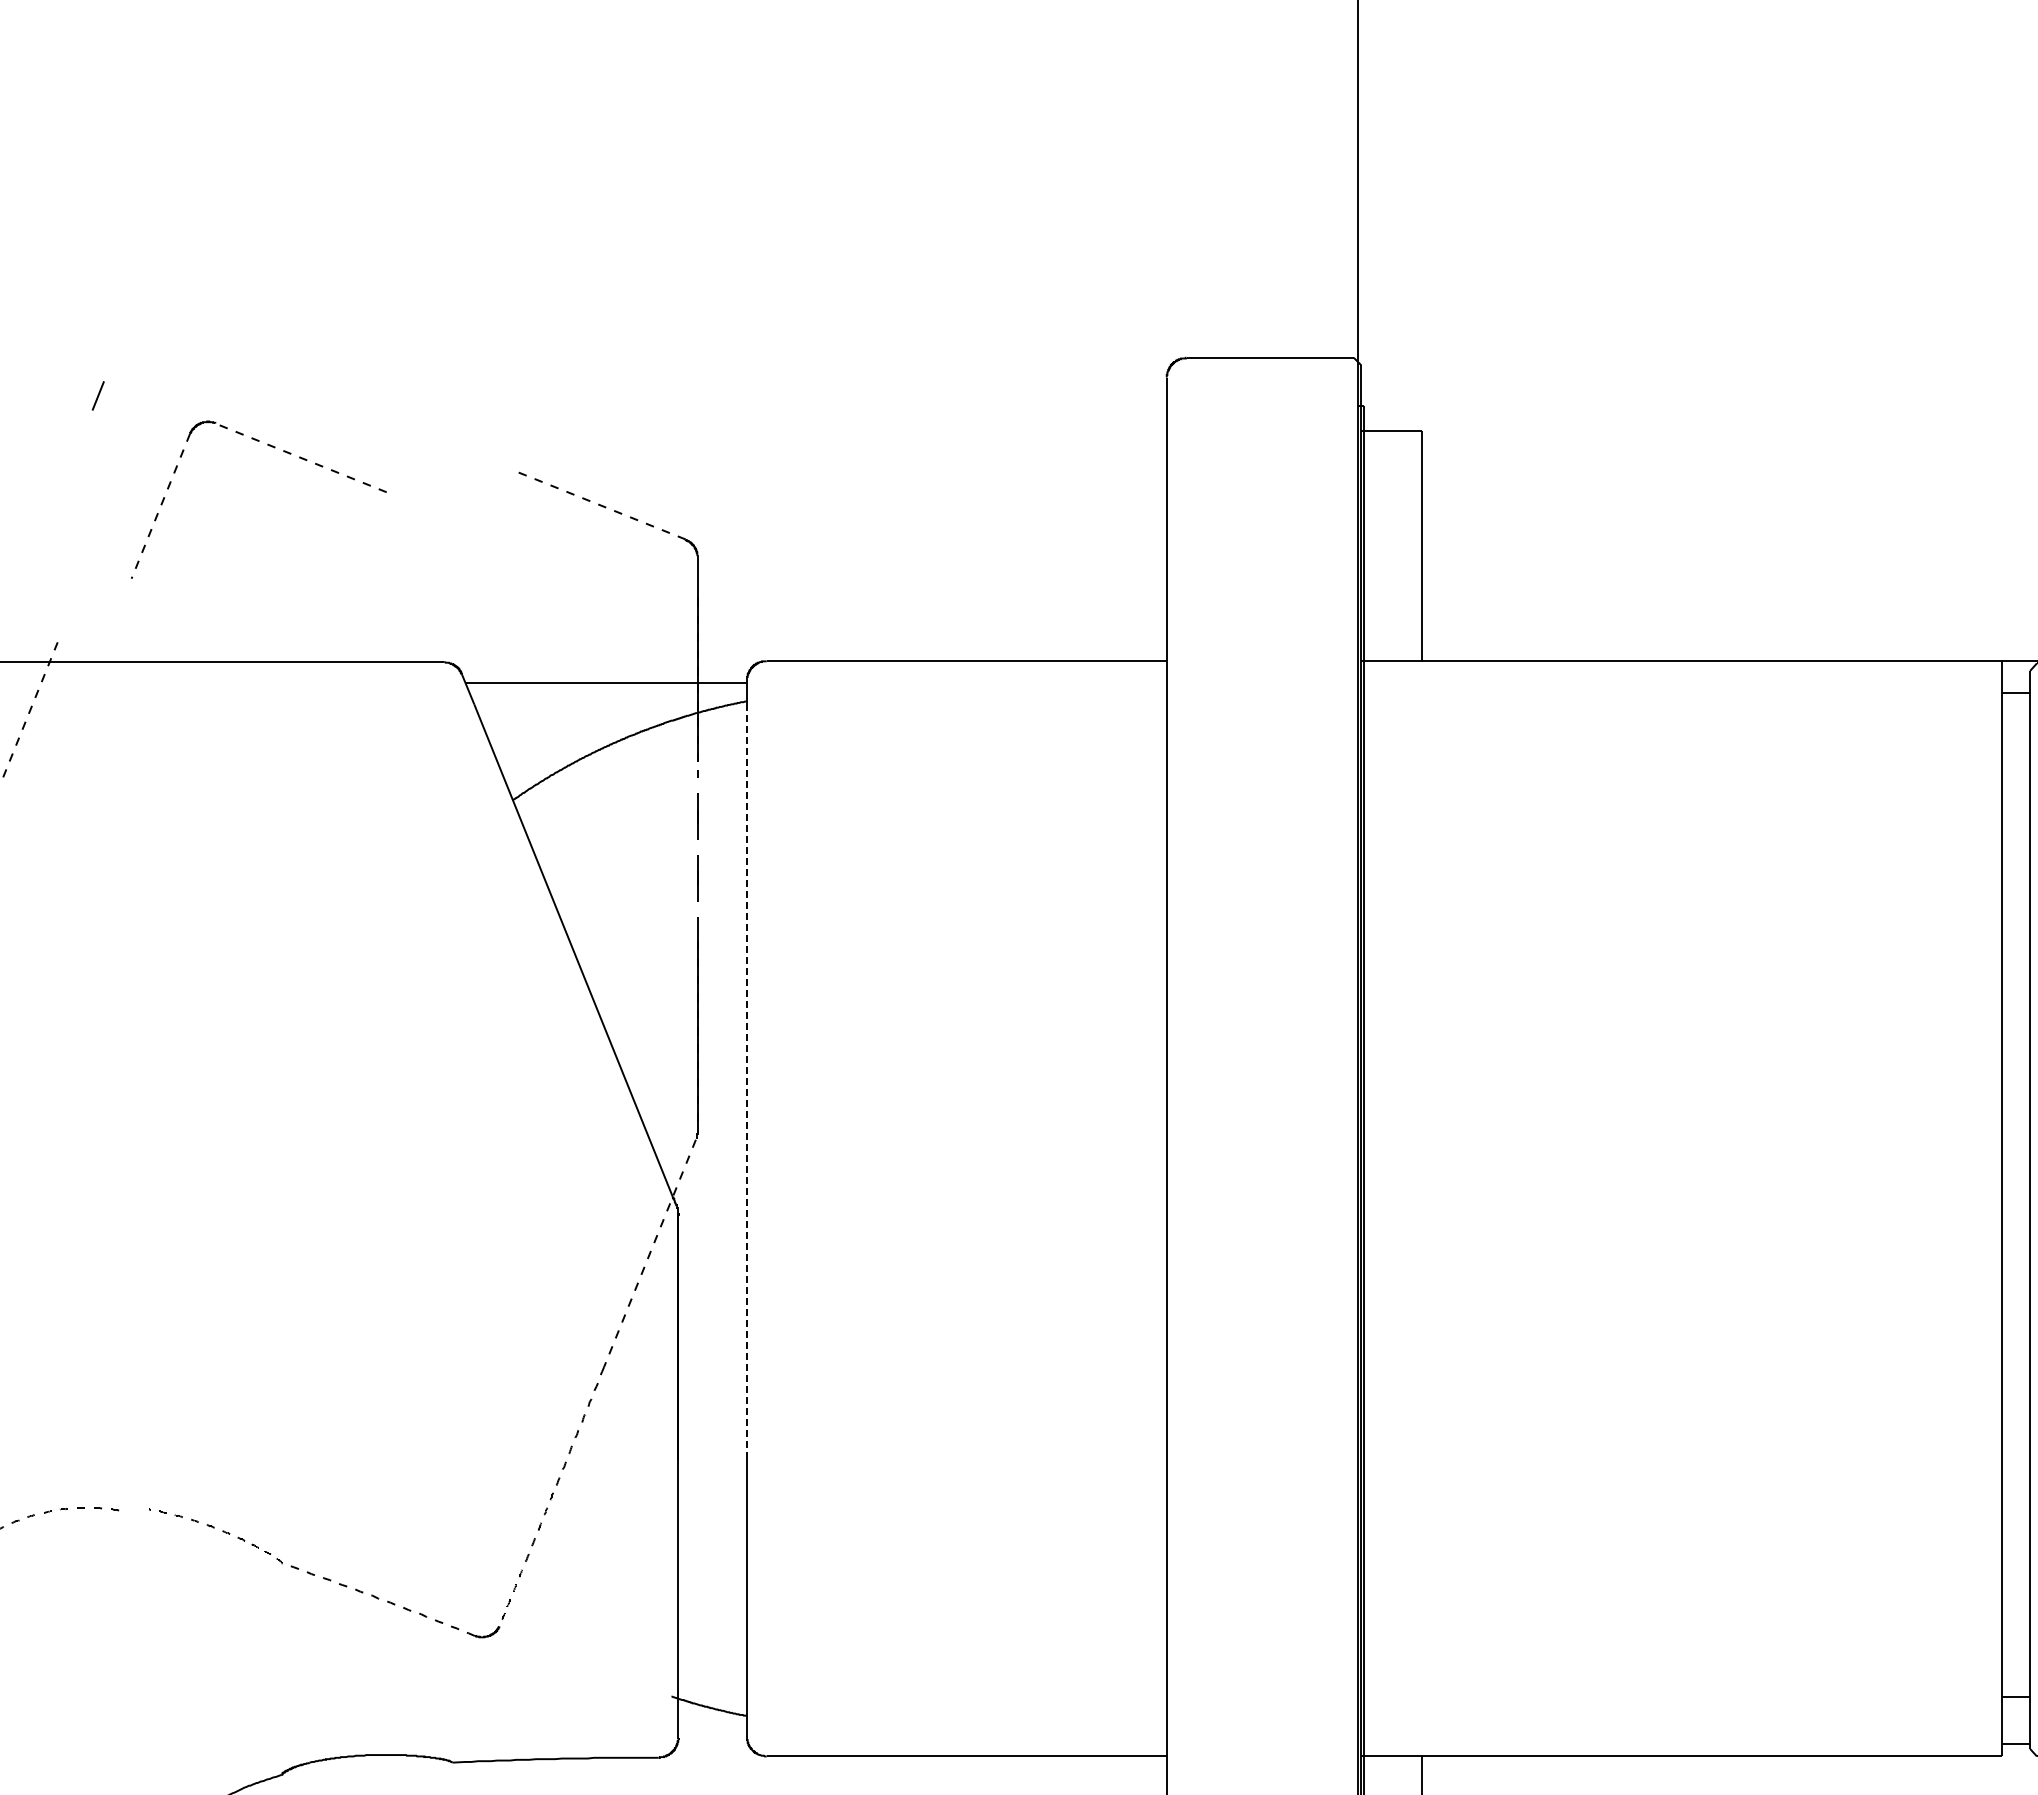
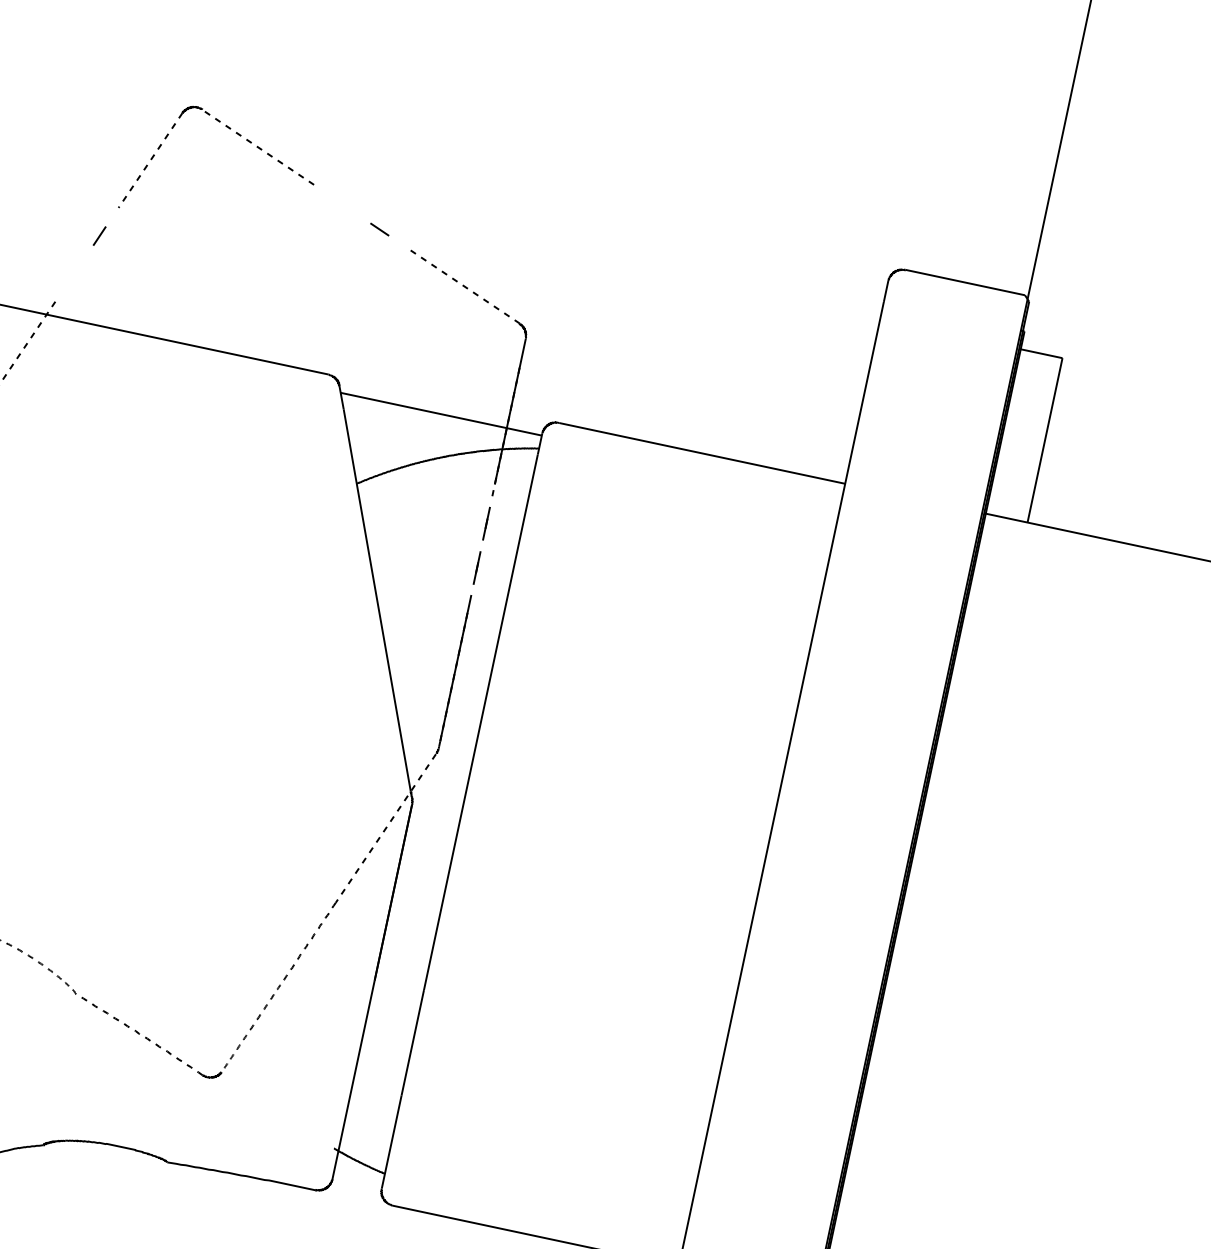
line: (97, 395) -> (99, 235), moved
part: (274, 448) -> (240, 136), moved
line: (471, 453) -> (379, 229), added
line: (746, 1084) -> (480, 722), dashed -> solid

